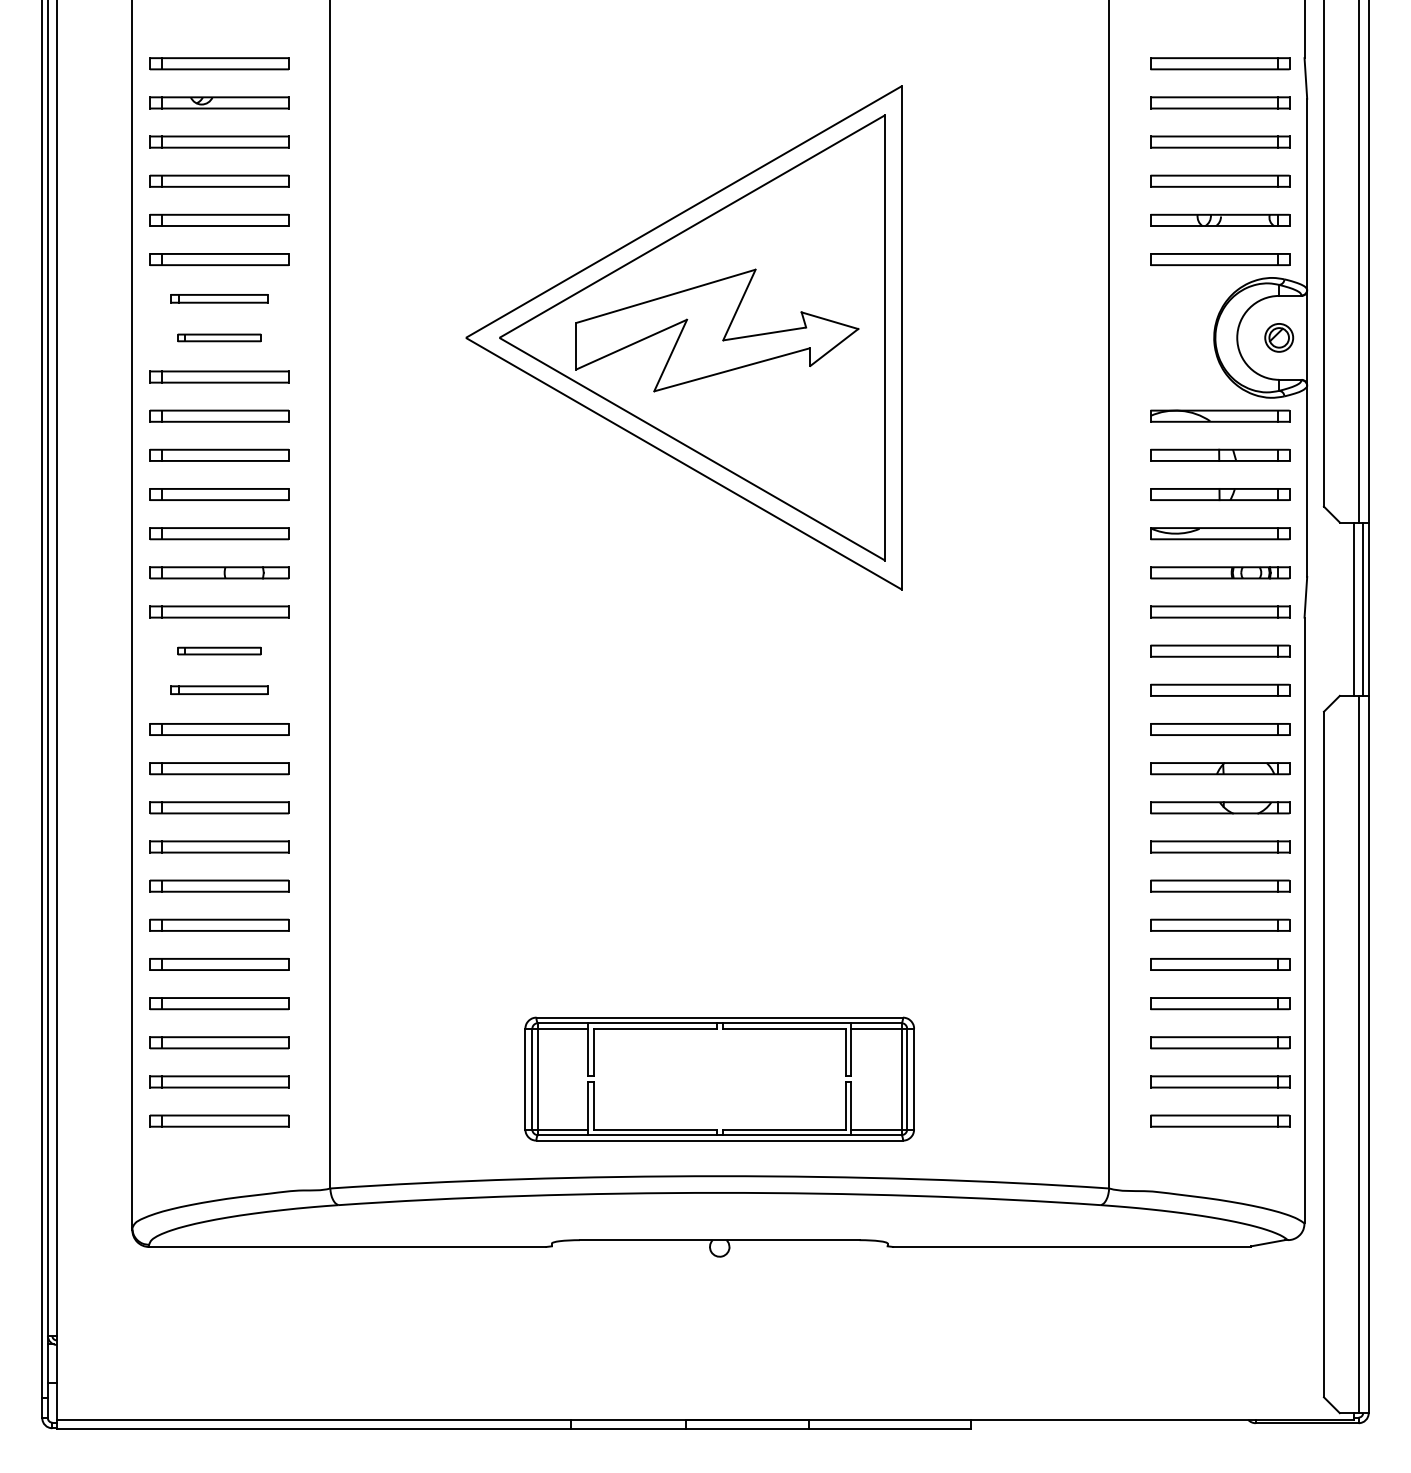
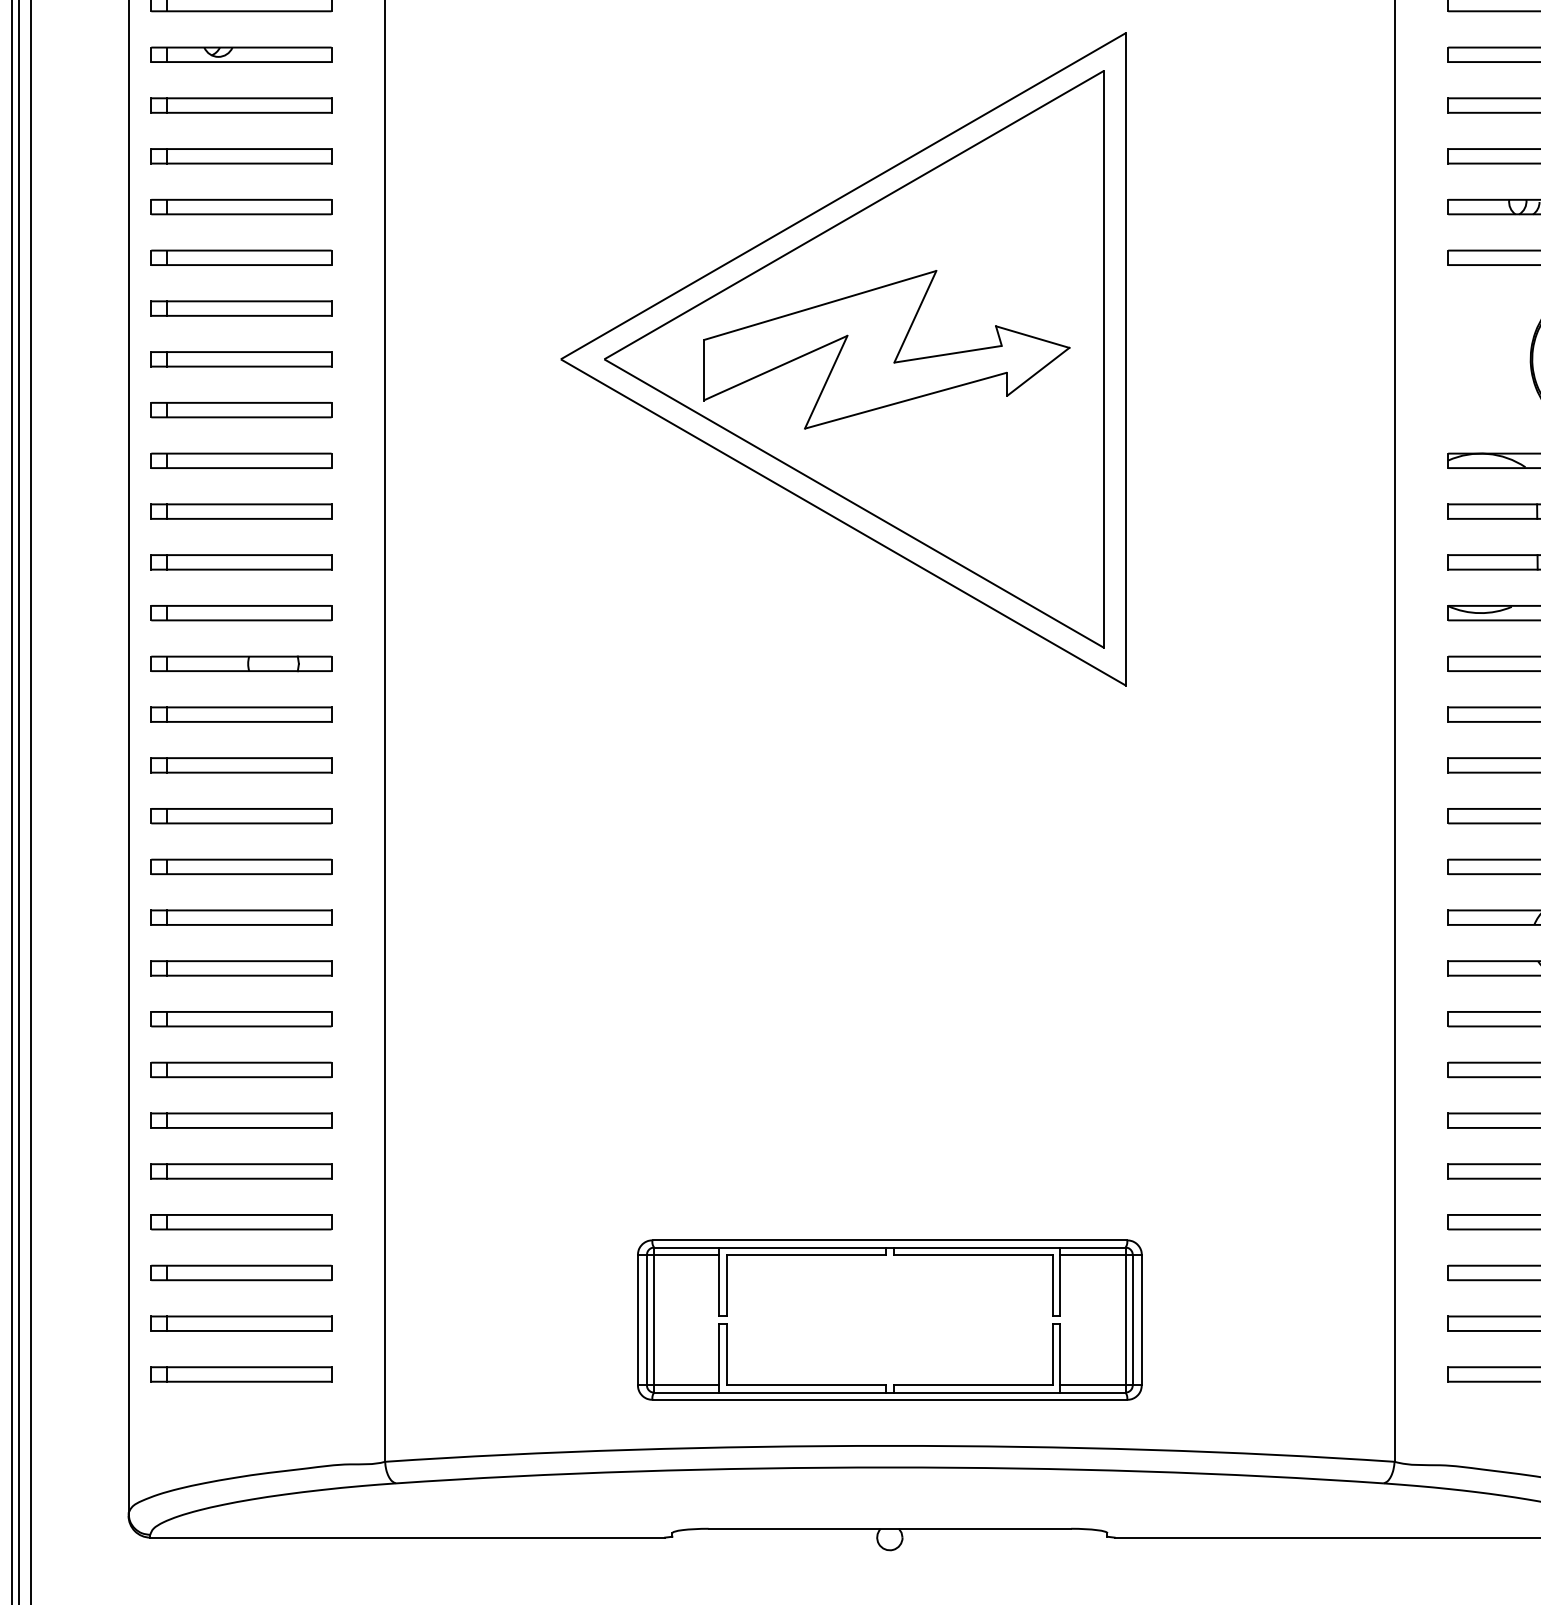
part: (219, 298) -> (241, 308), size x1.43
part: (219, 337) -> (241, 358), size x1.67
part: (219, 650) -> (241, 764), size x1.67
part: (219, 689) -> (241, 815), size x1.43

